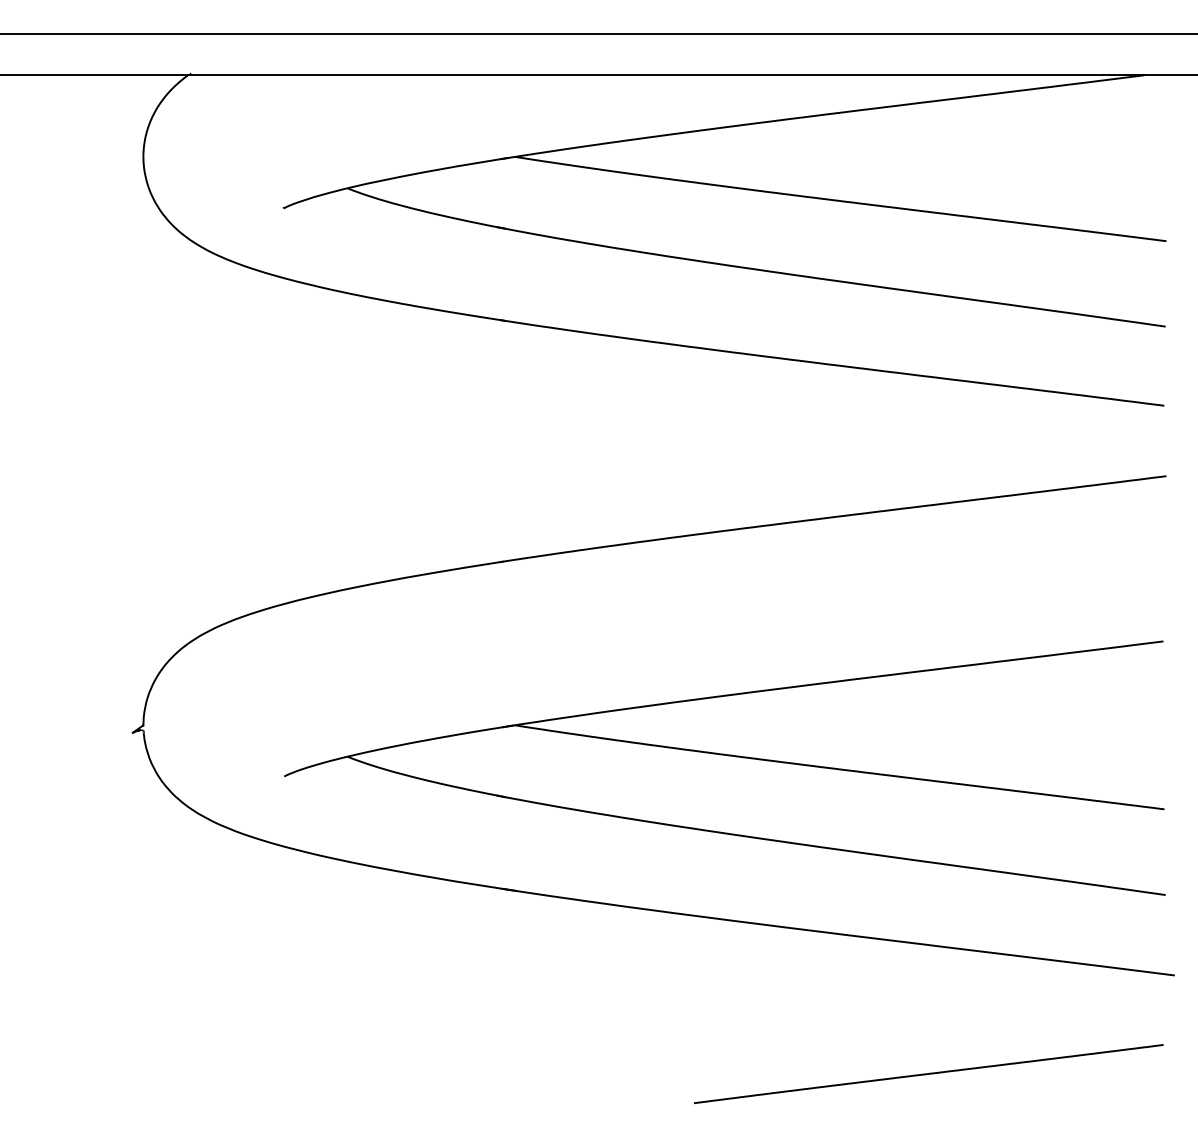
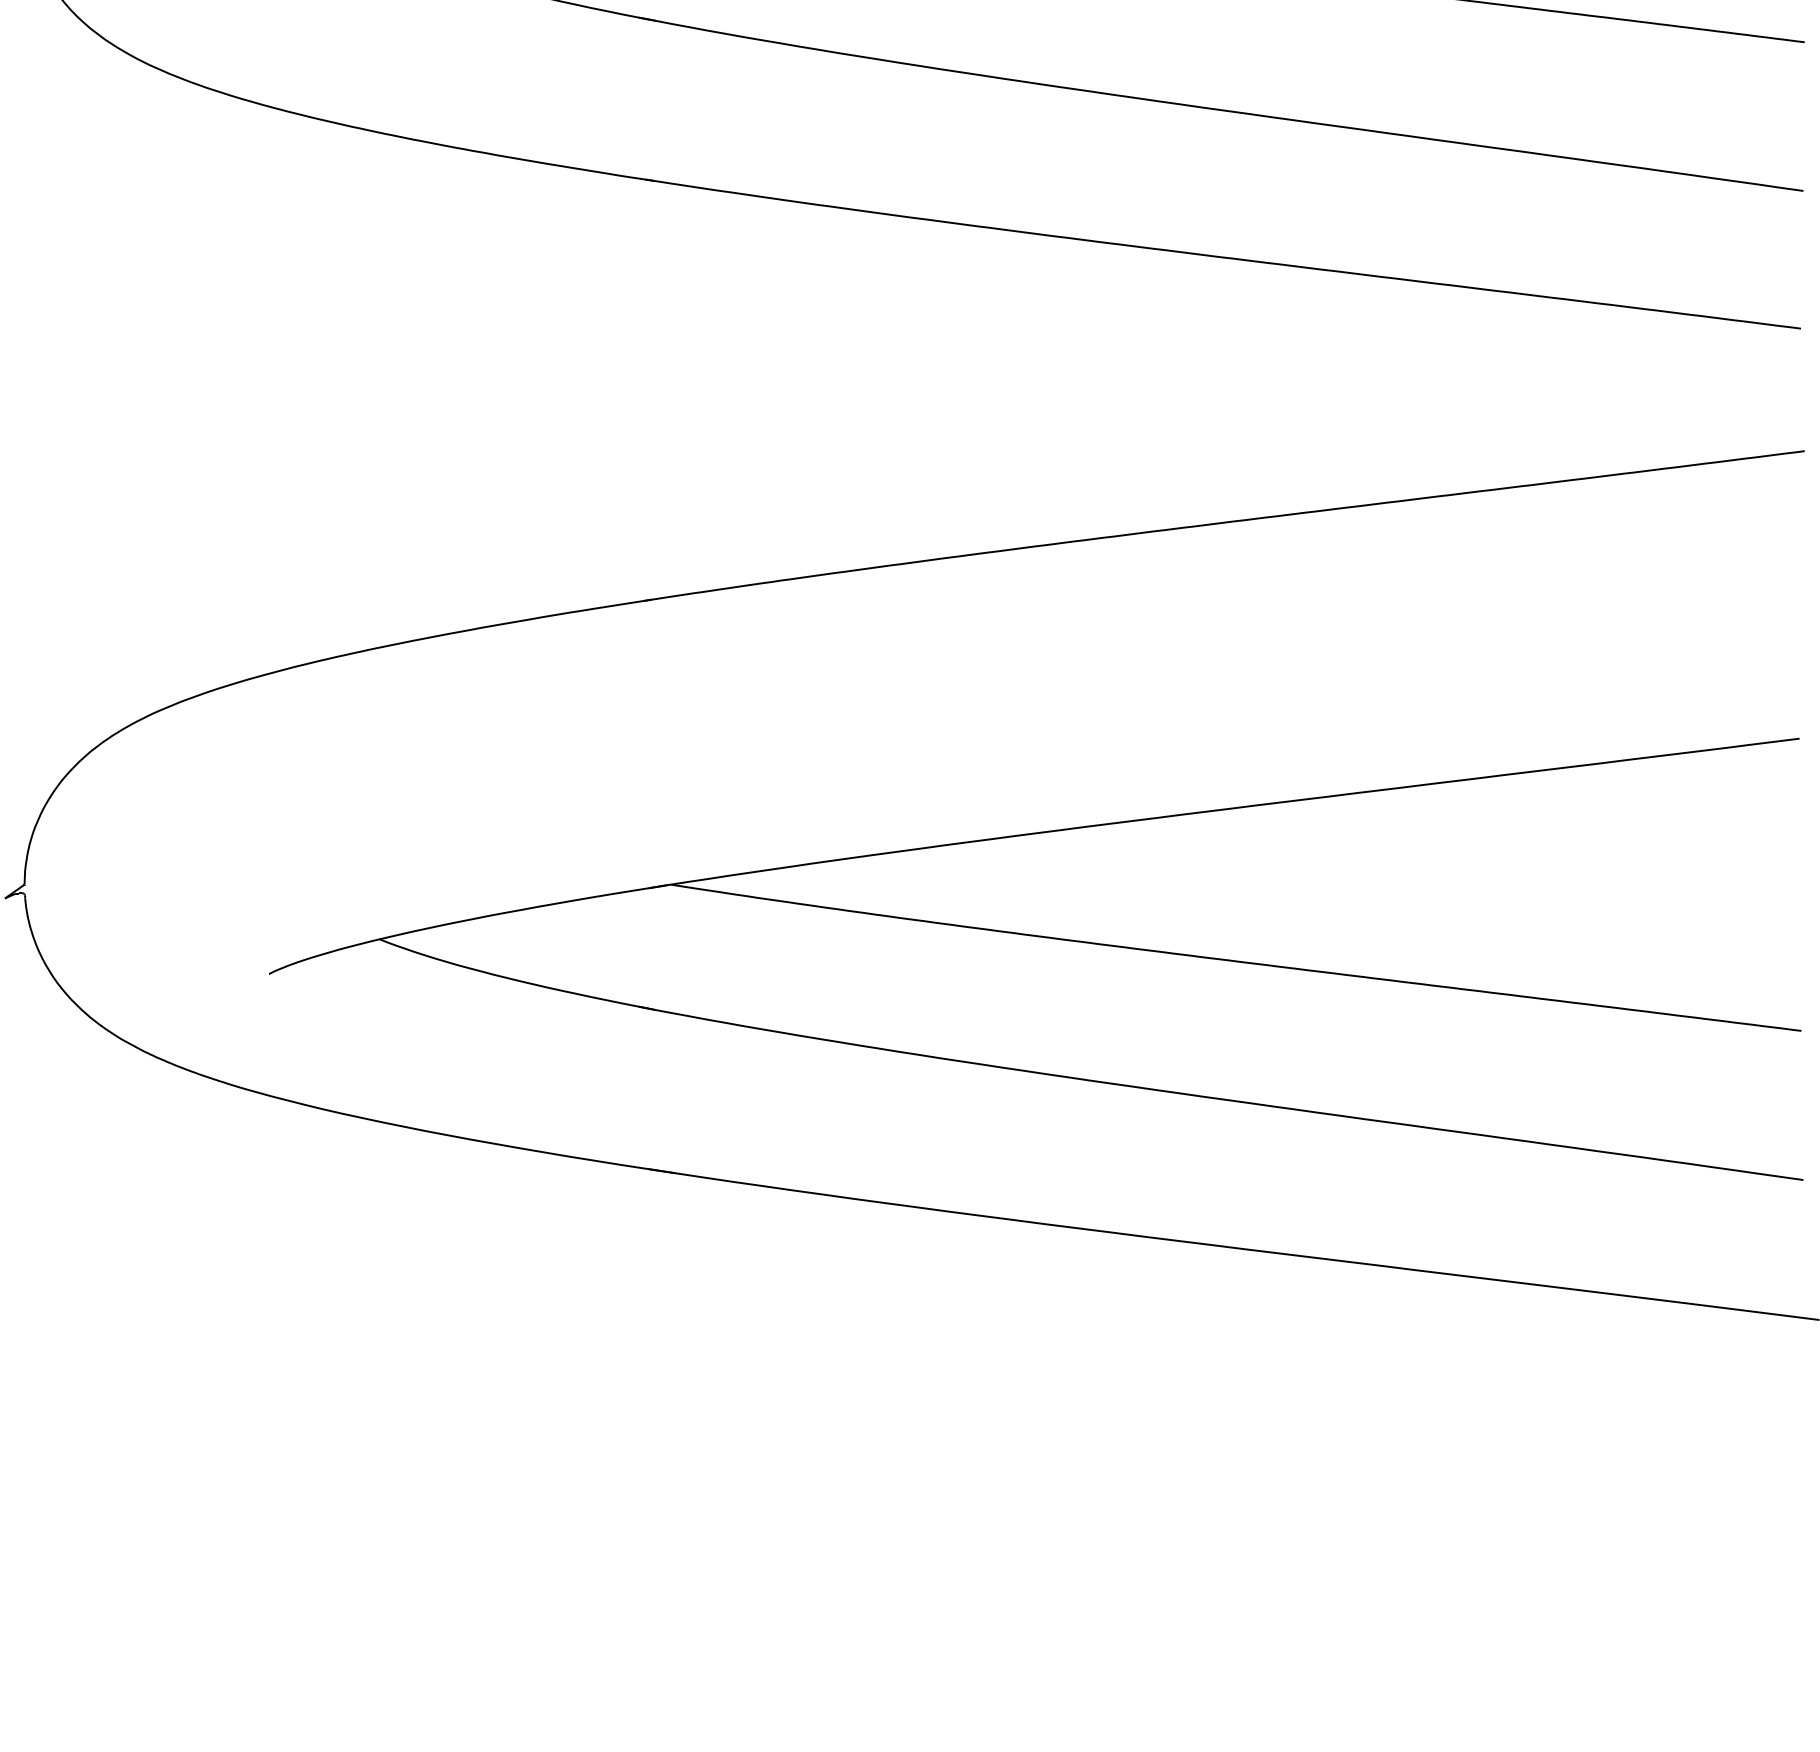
line: (928, 1074) -> (1390, 1492), removed

